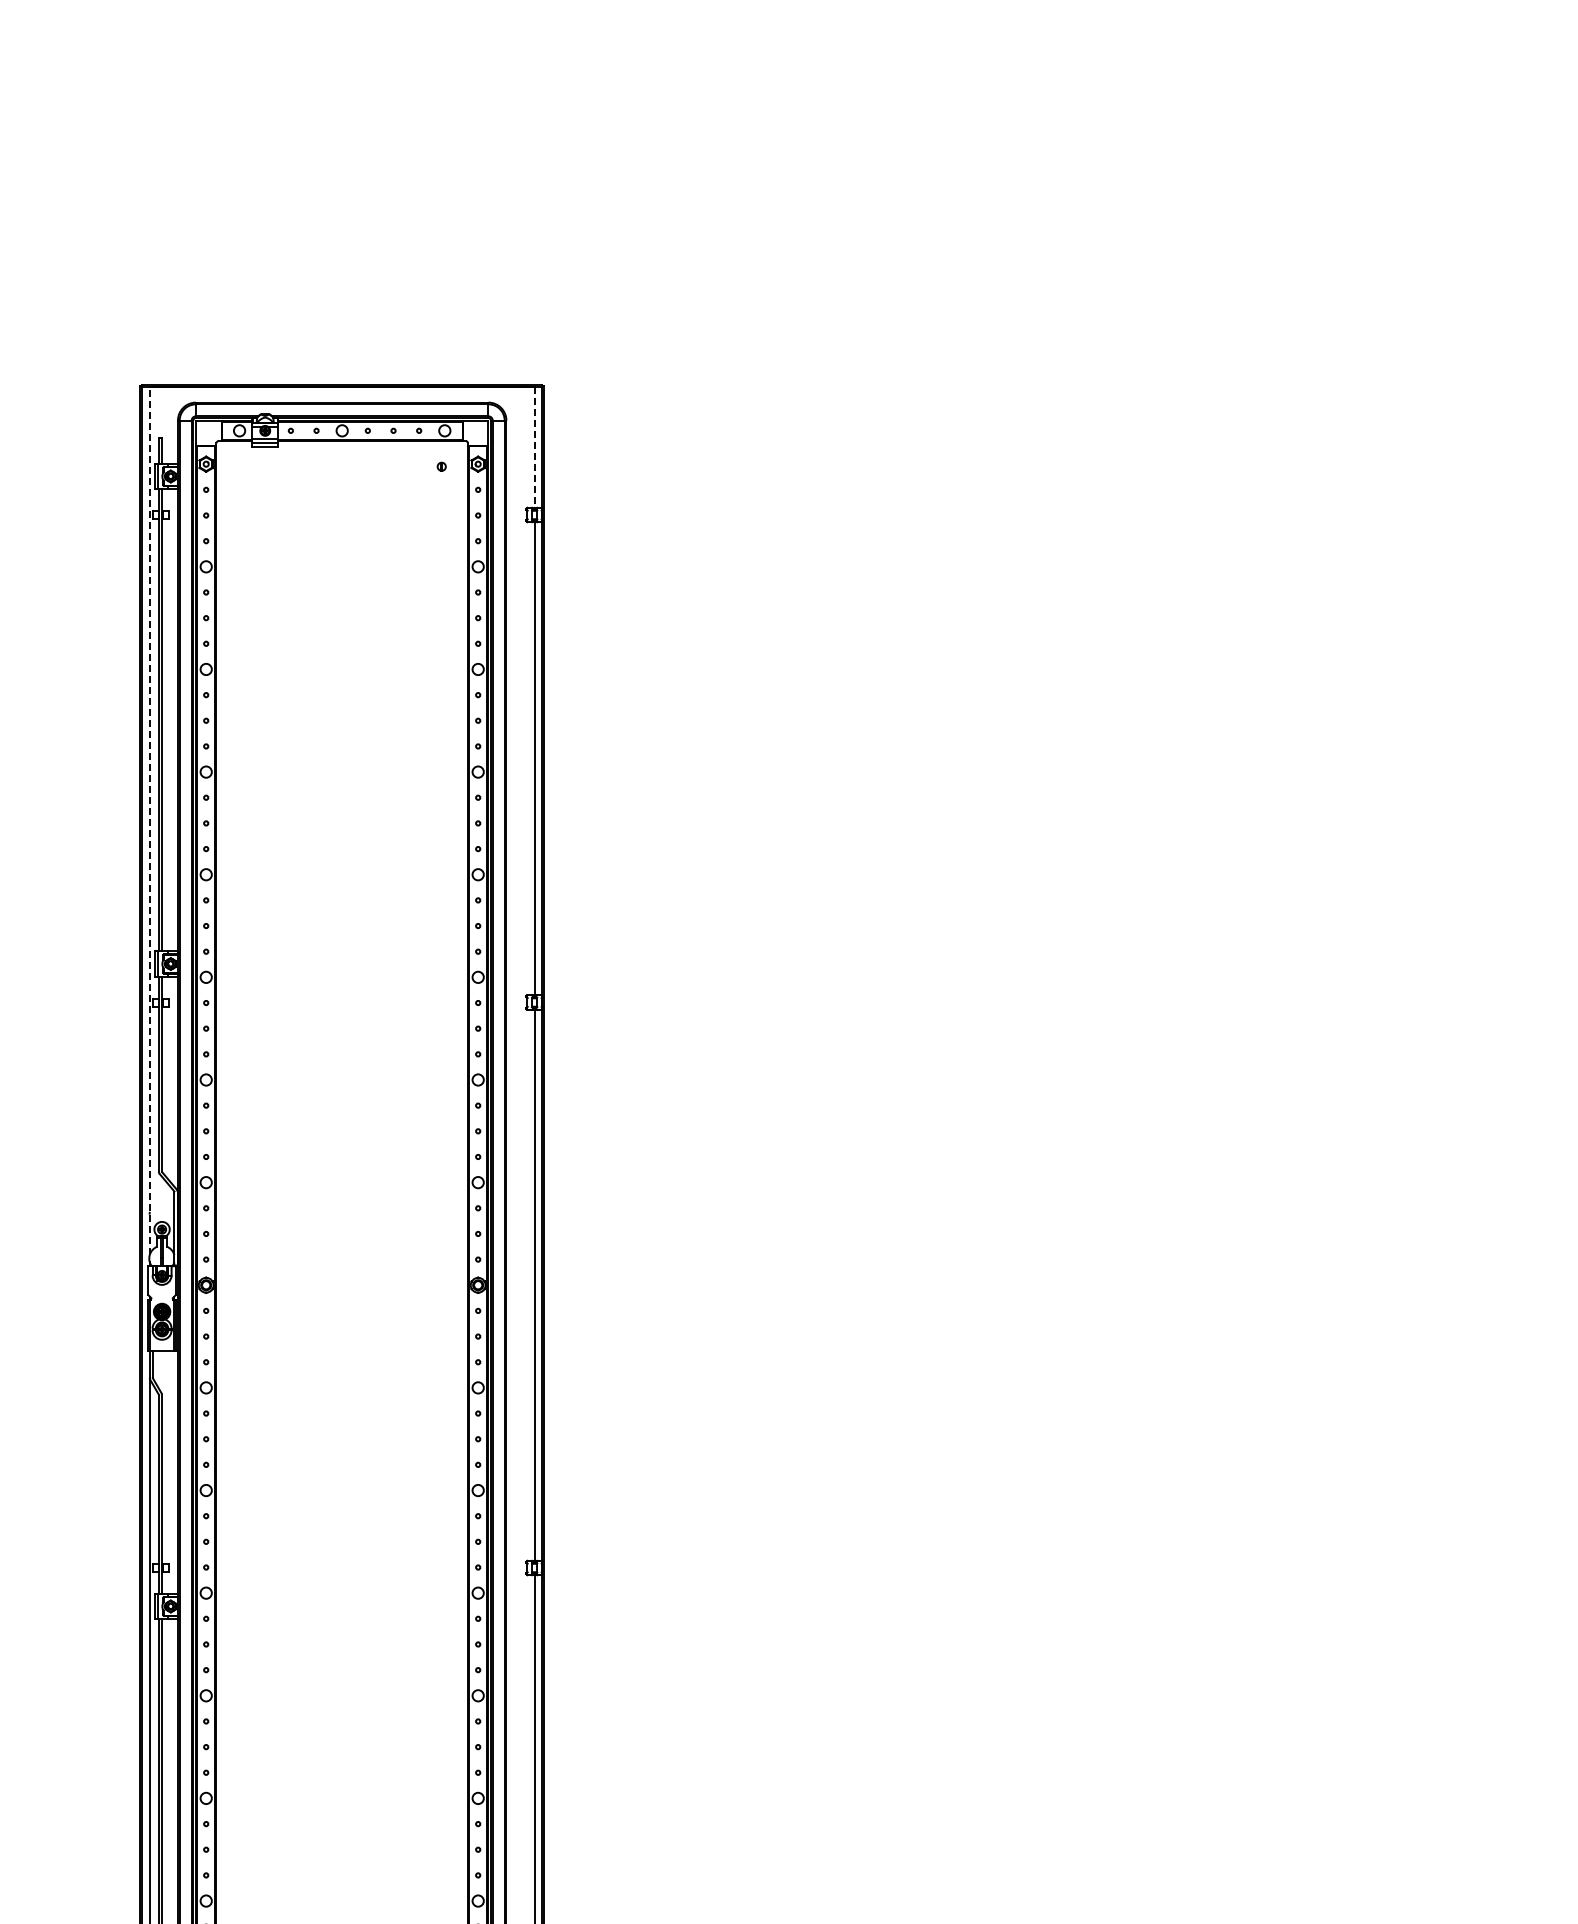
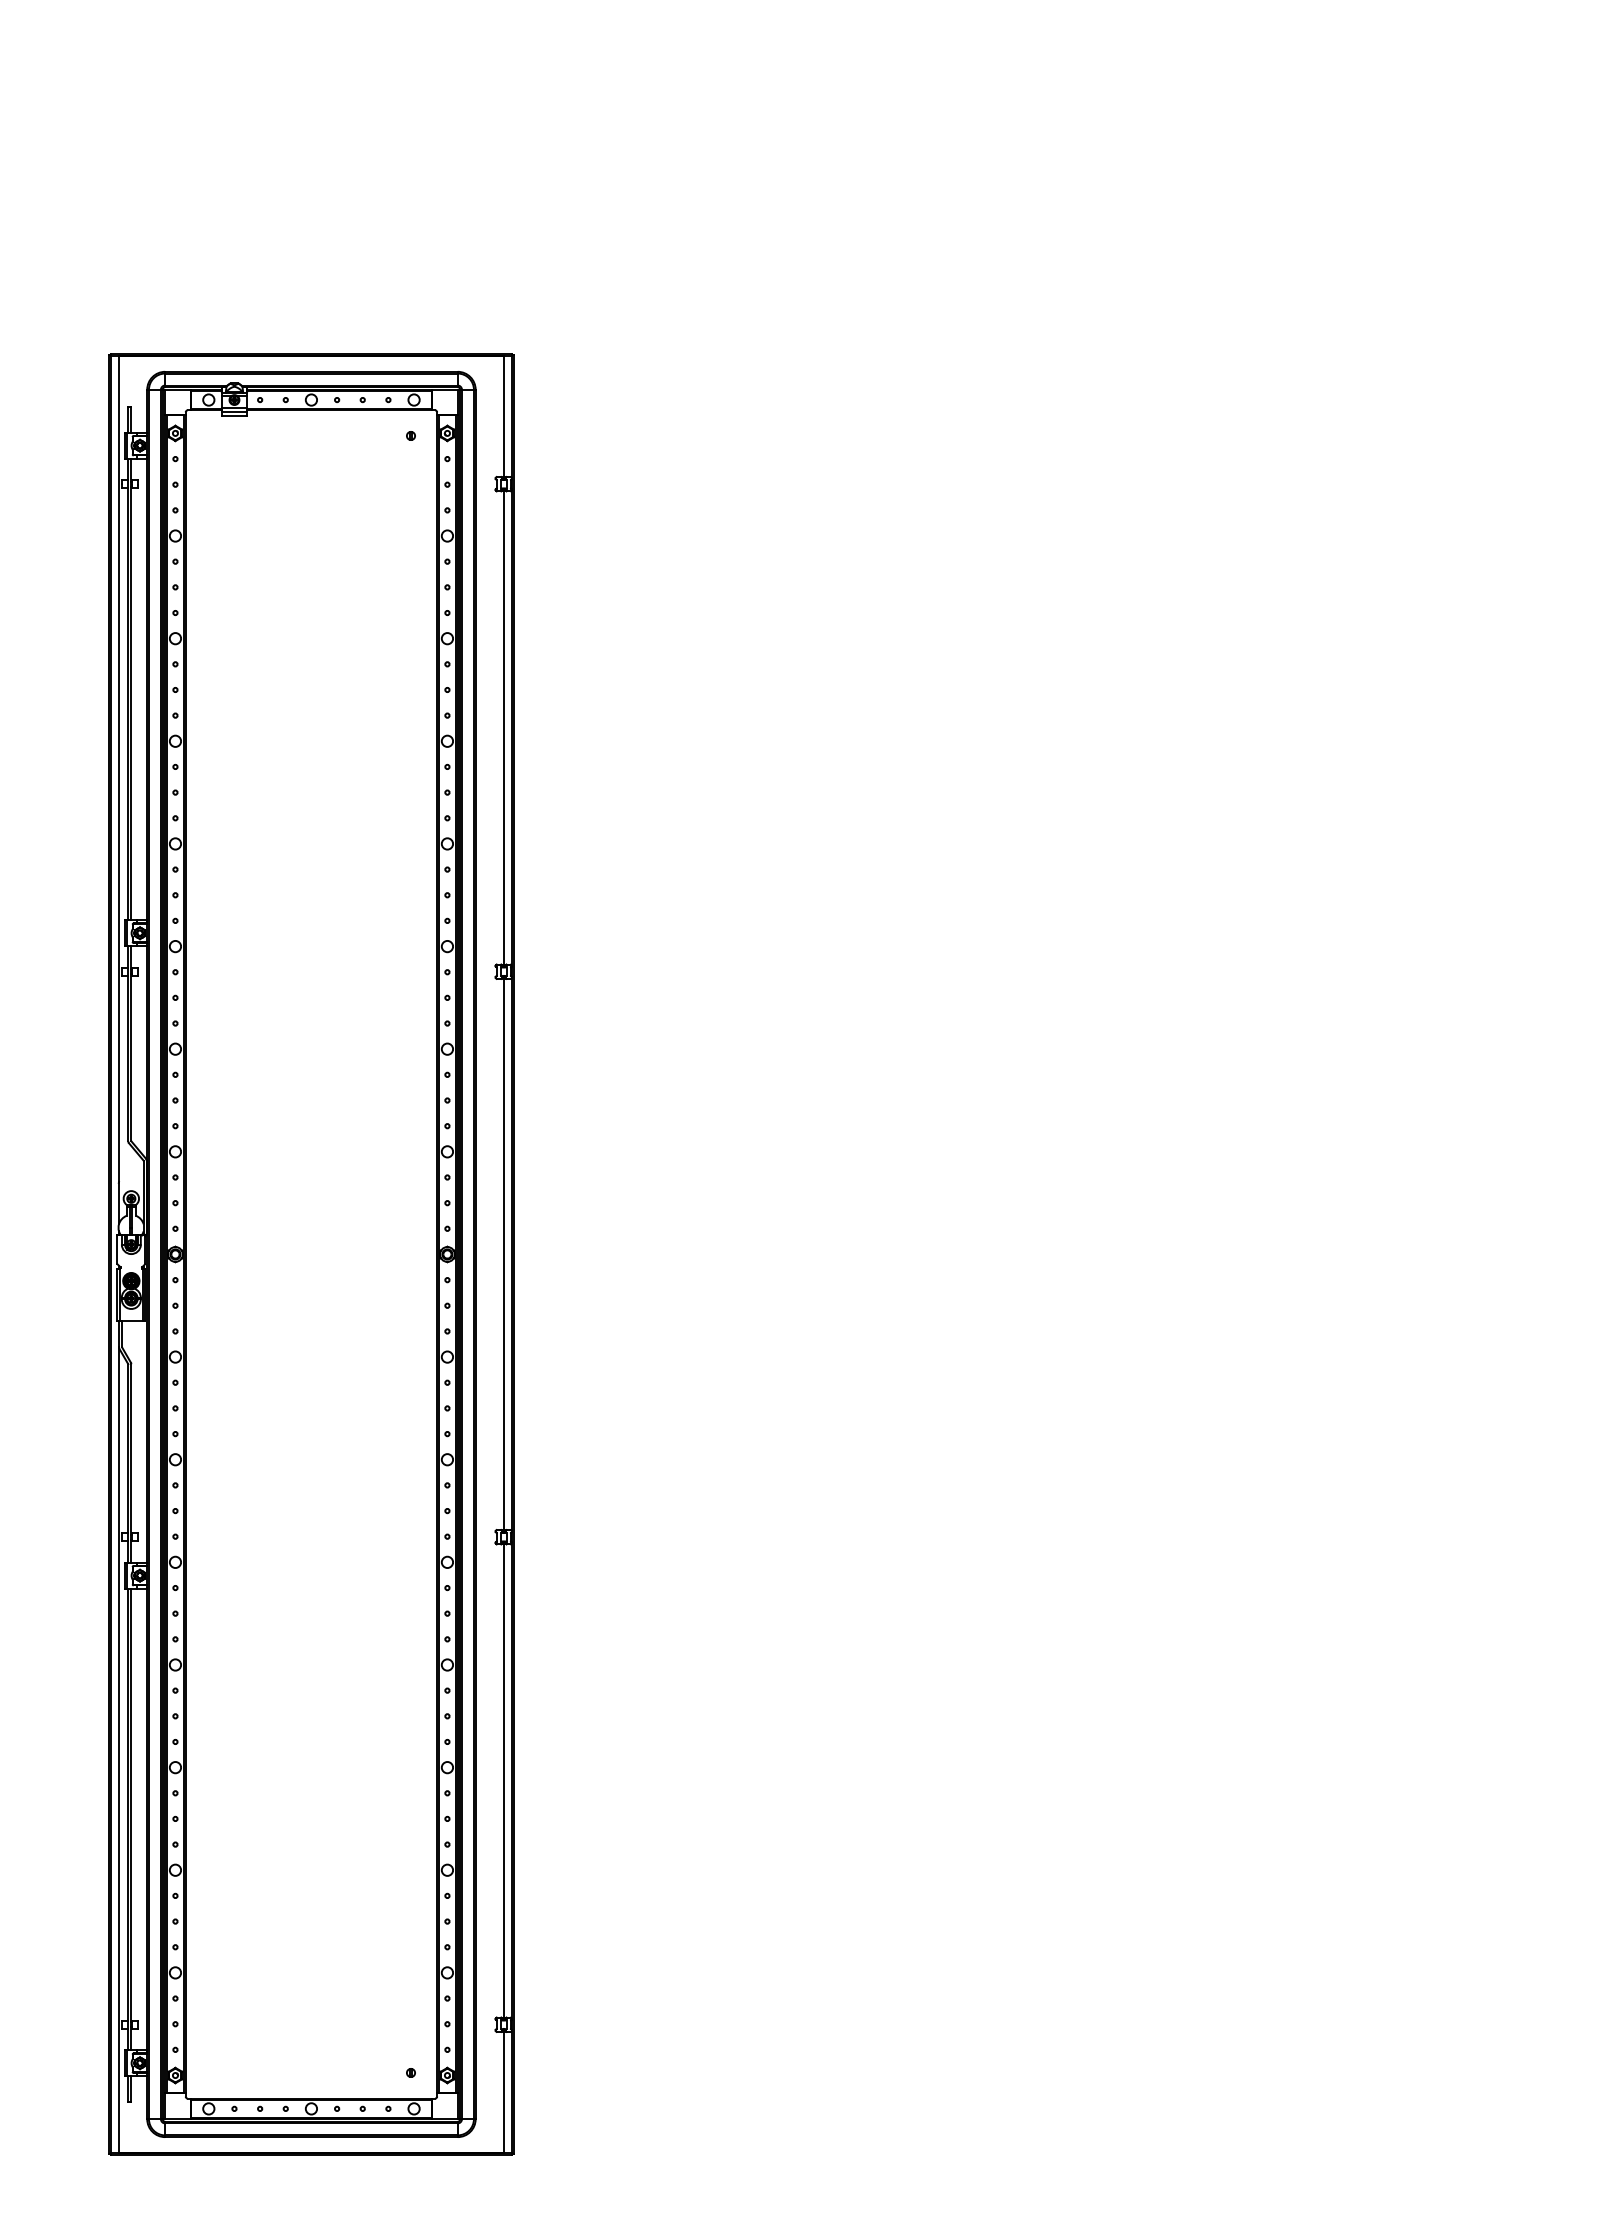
line: (534, 447) -> (503, 416), dashed -> solid
line: (150, 820) -> (119, 789), dashed -> solid

